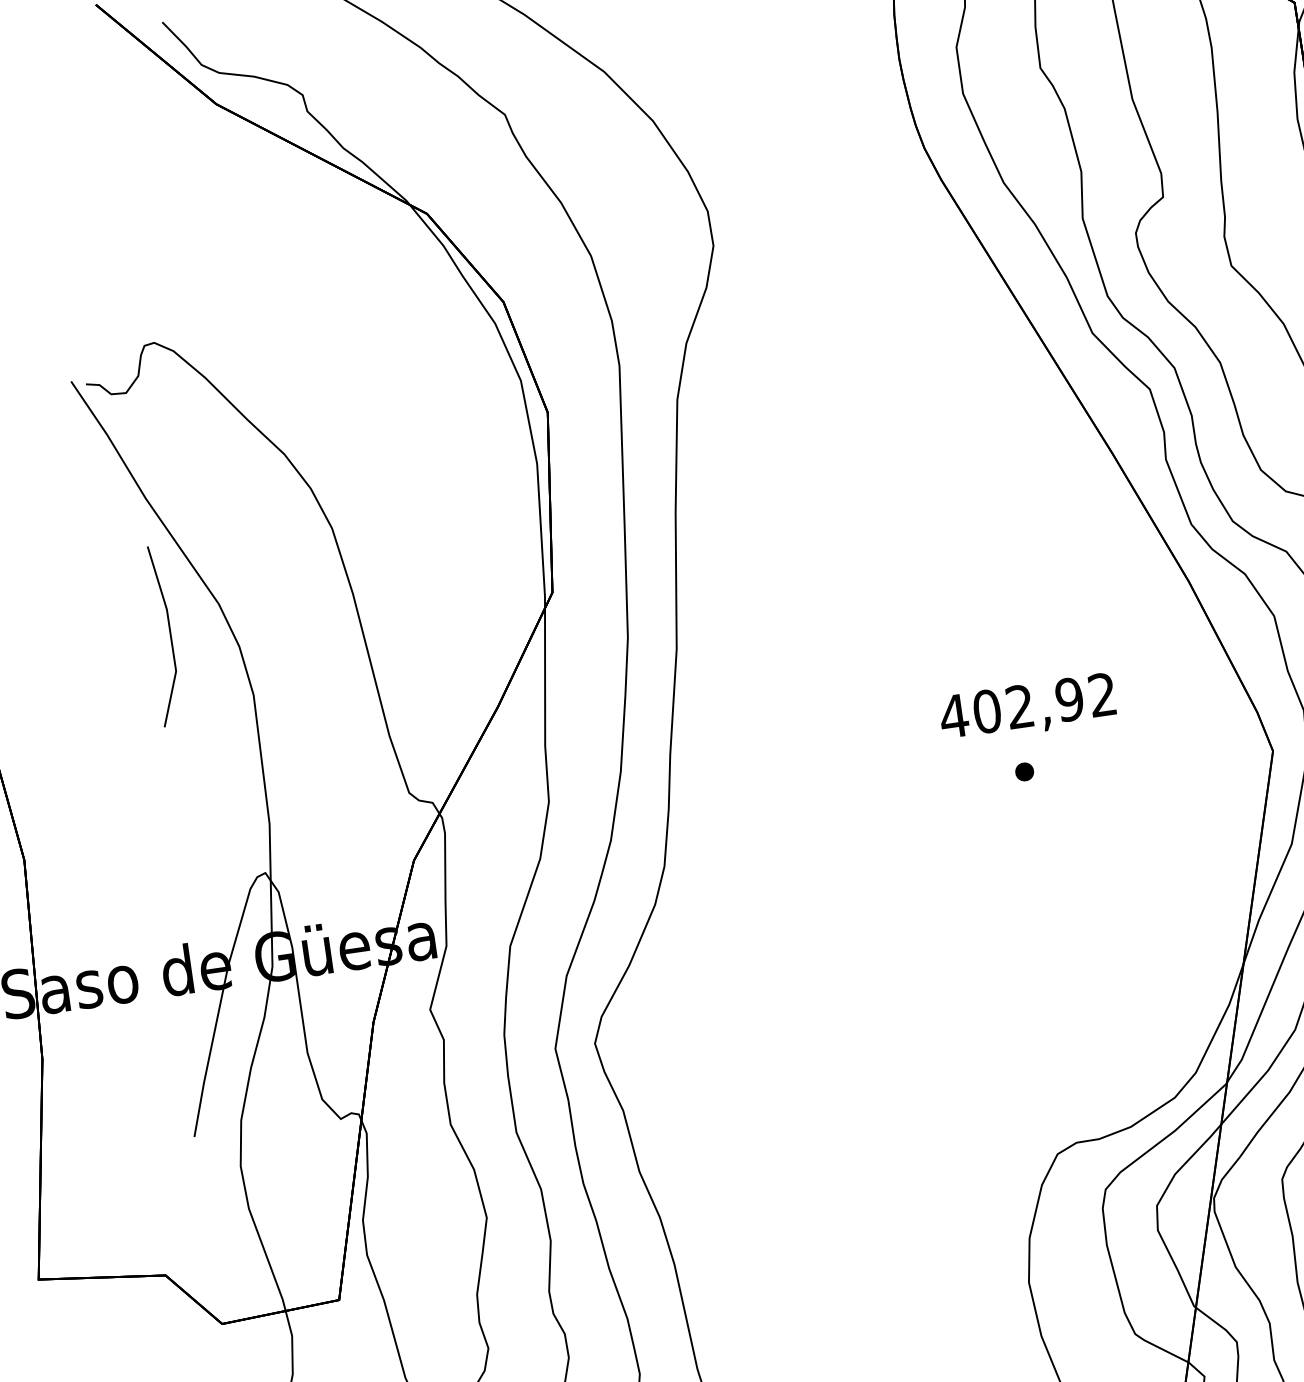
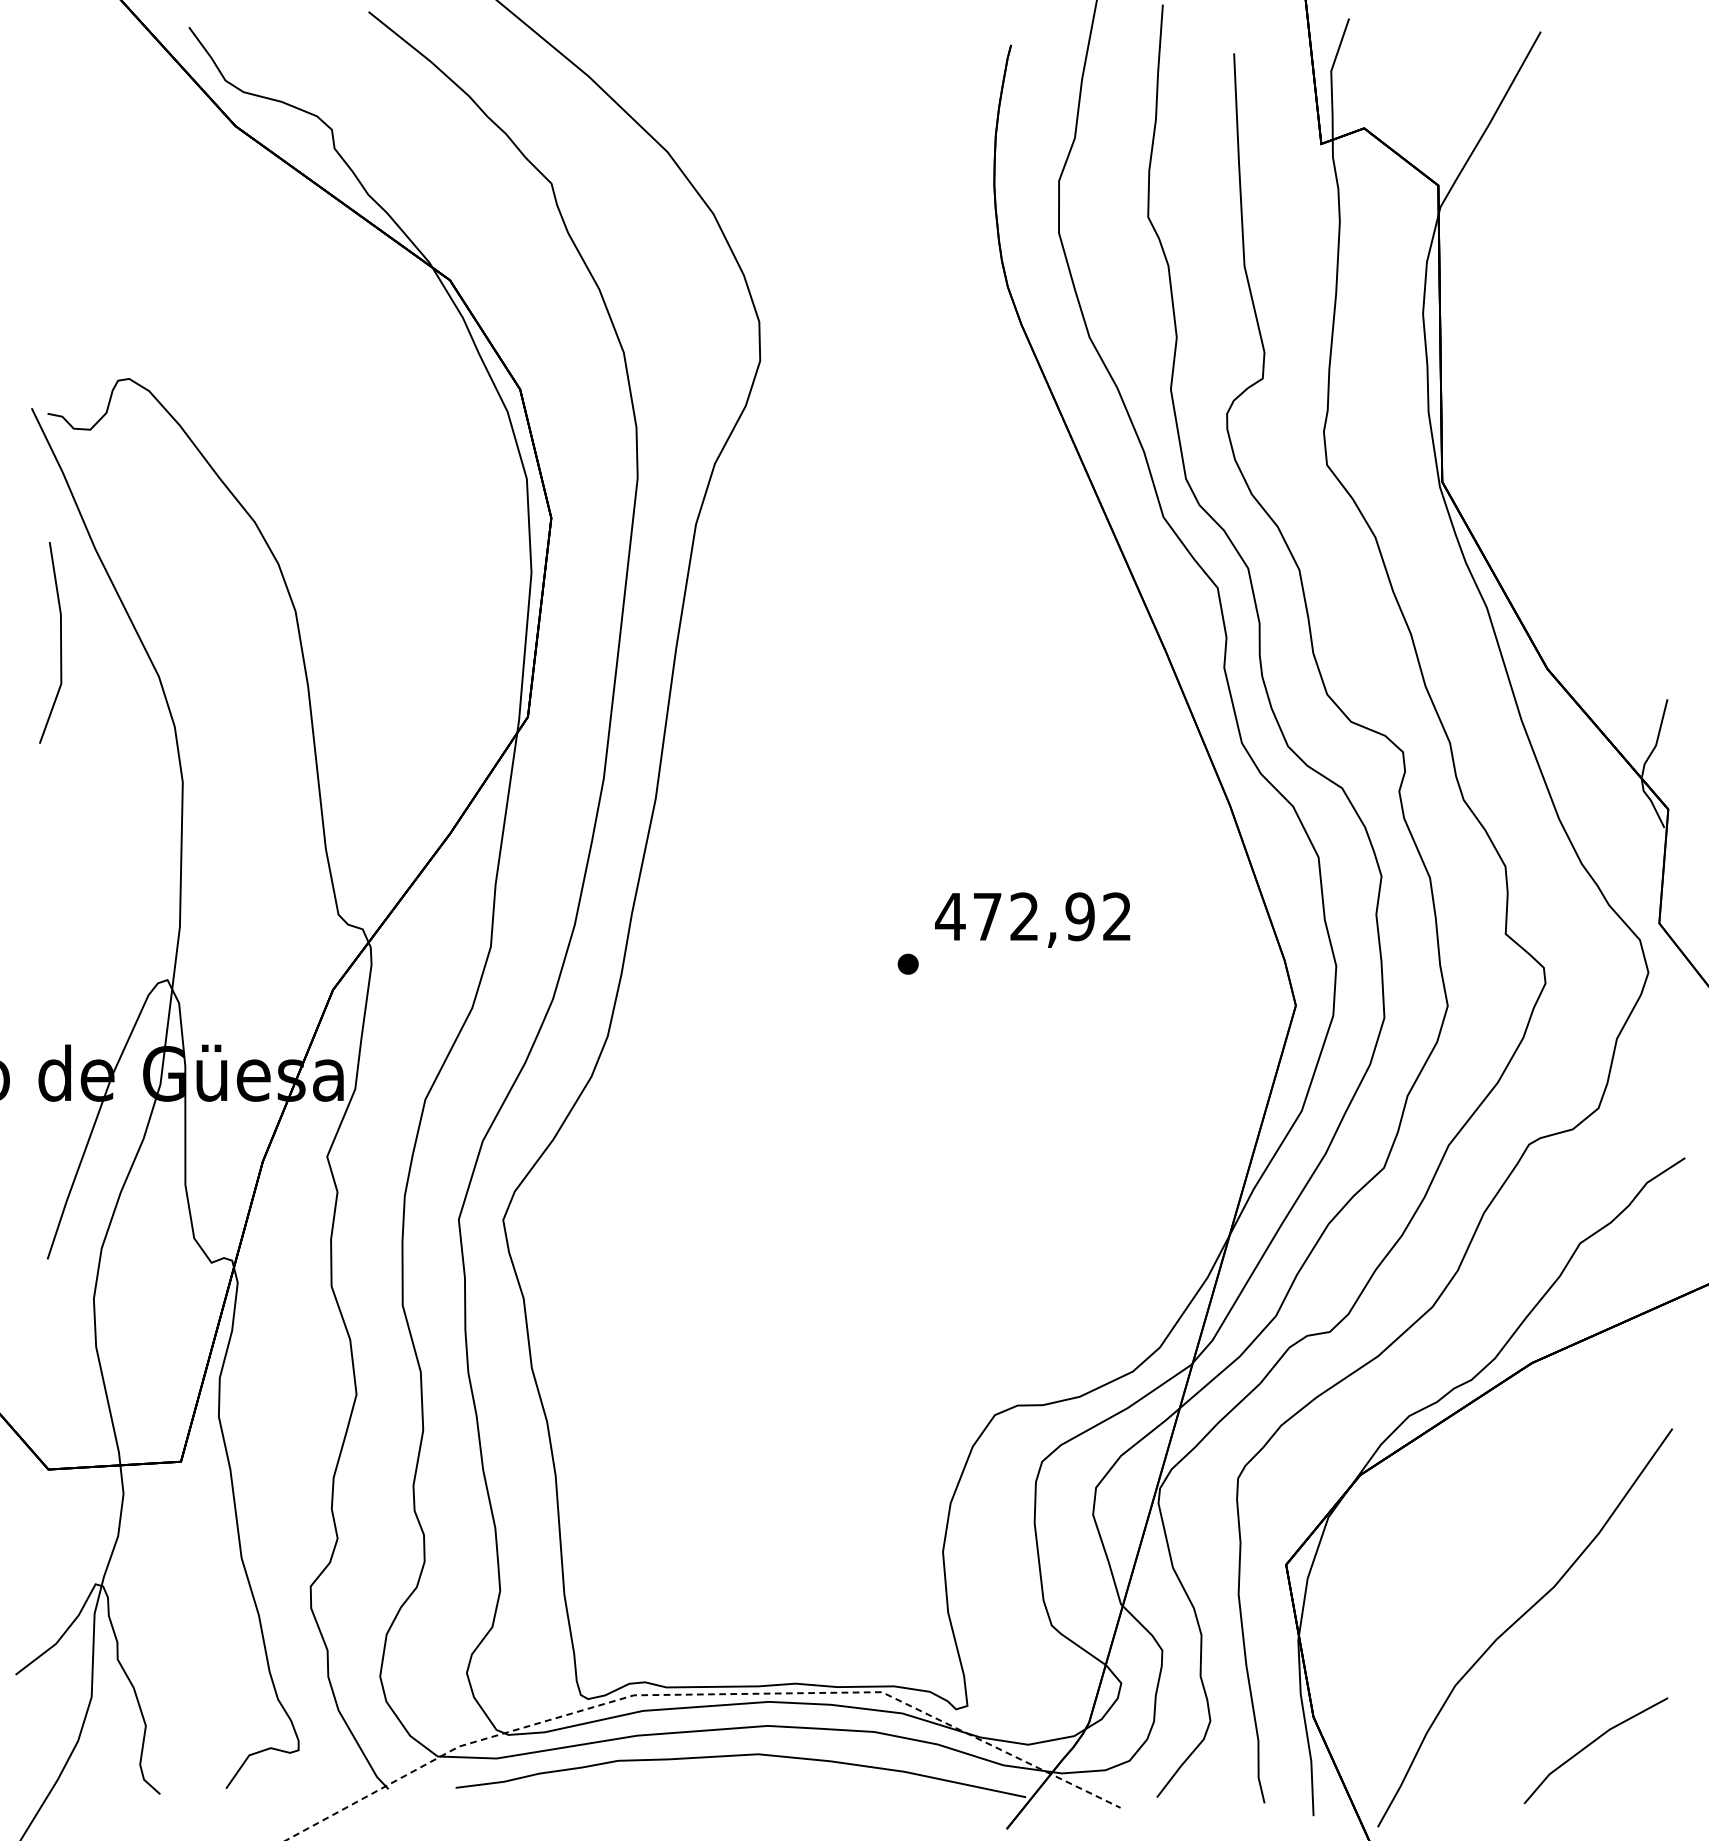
line: (170, 634) -> (60, 642), moved
text: (987, 711) -> (987, 916), 402,92 -> 472,92
part: (1023, 771) -> (907, 963), moved

